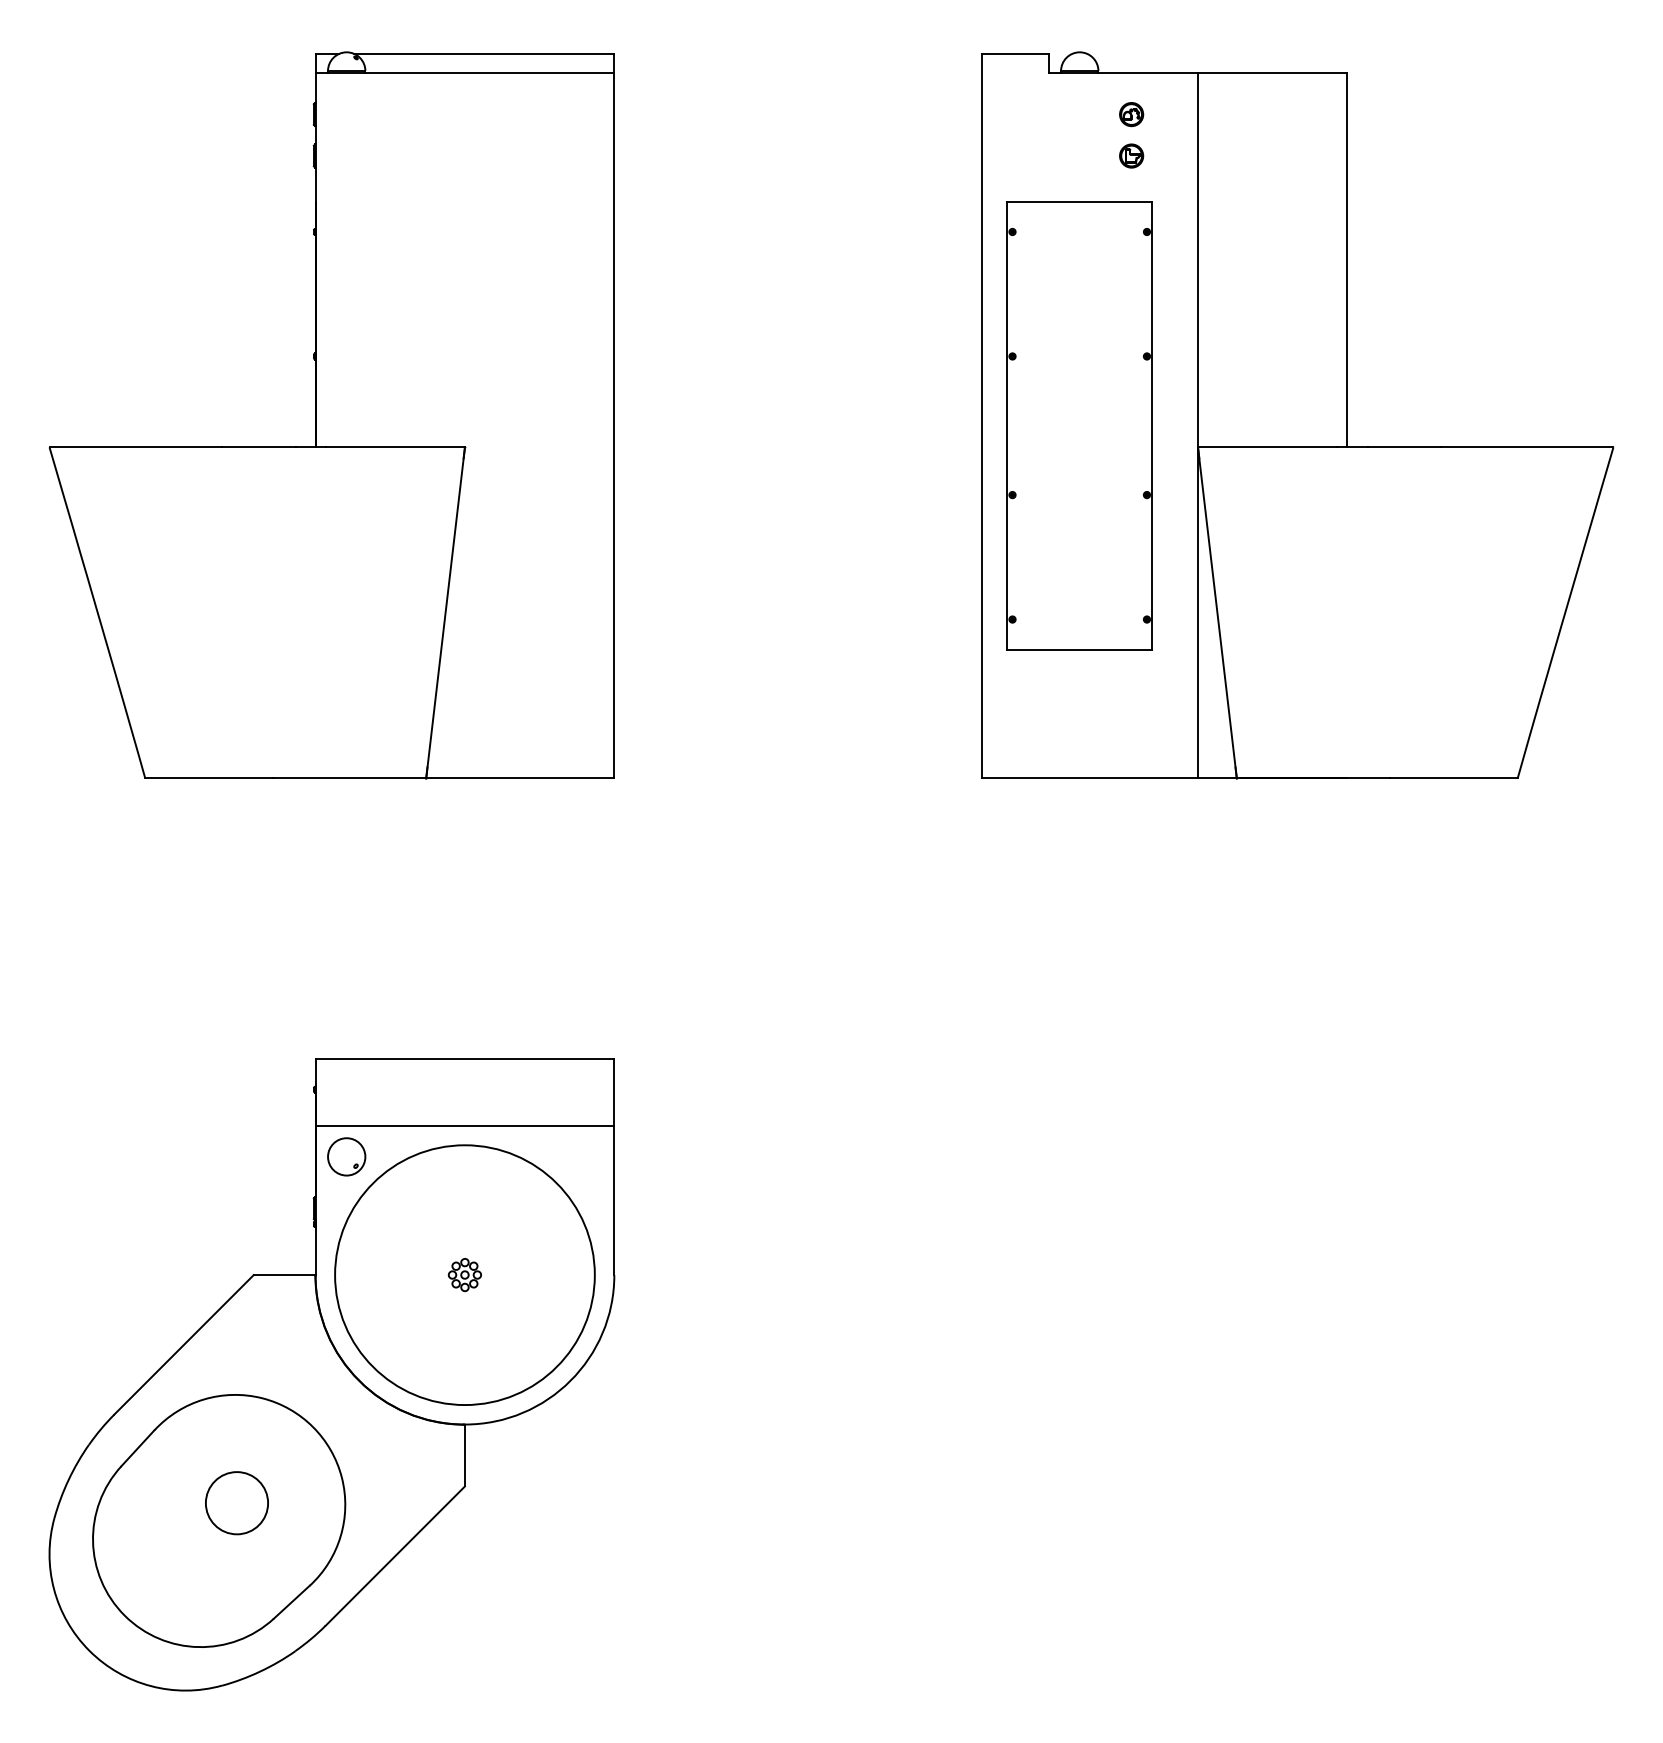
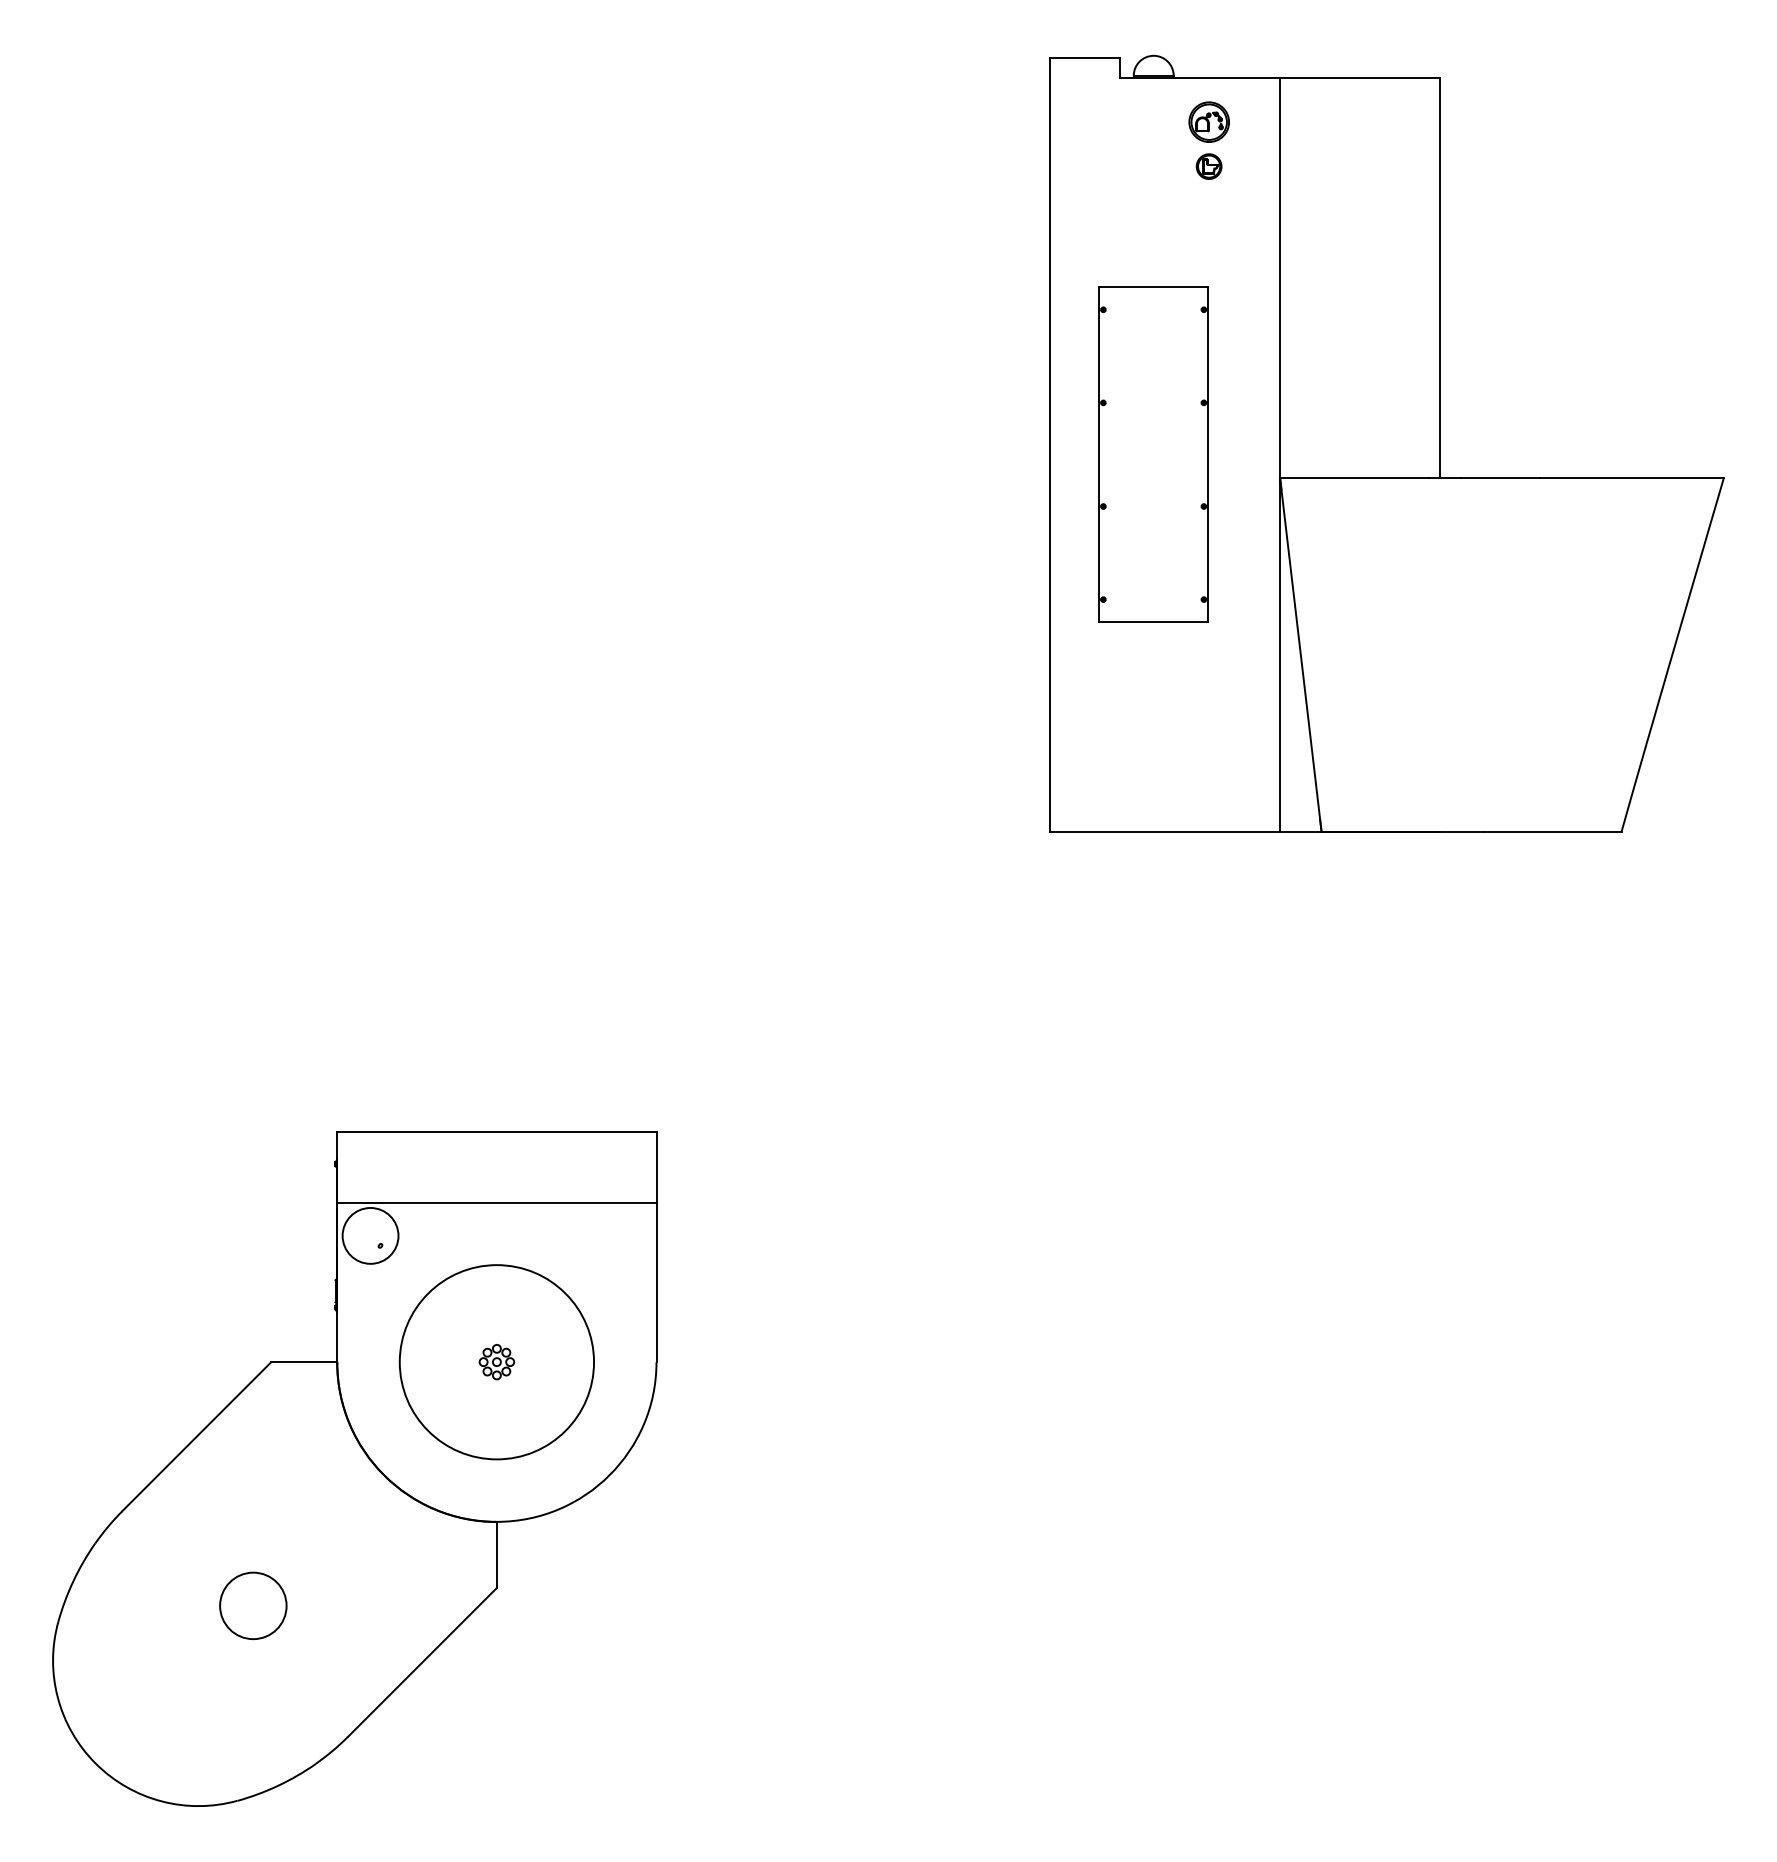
part: (1131, 114) -> (1208, 122), size x1.6
part: (331, 415) -> (354, 443), removed
part: (1079, 425) -> (1153, 454), size x0.7
circle: (346, 1156) -> (370, 1235), size x1.4
circle: (464, 1275) -> (496, 1362), size x0.7
part: (218, 1520) -> (233, 1624), removed

